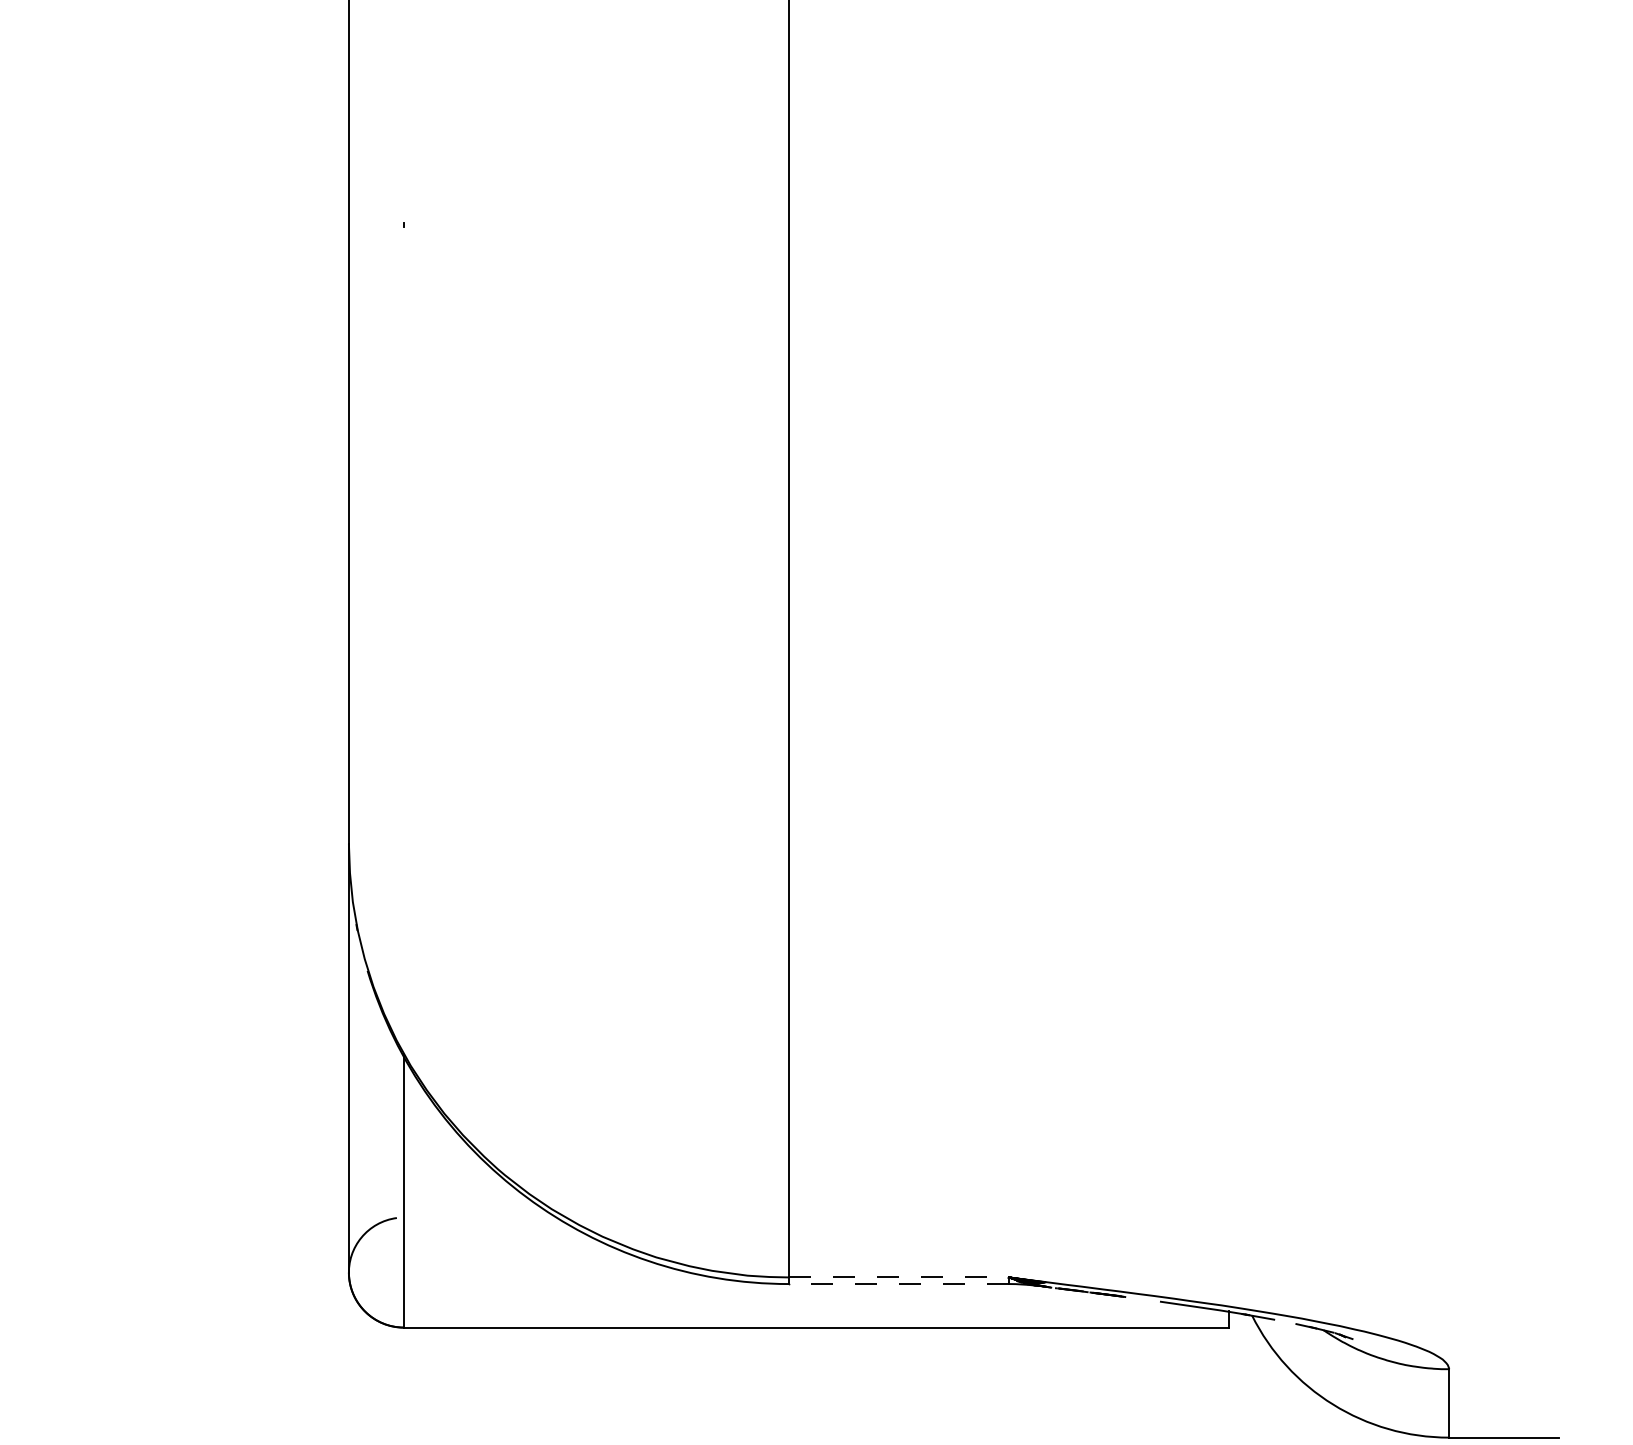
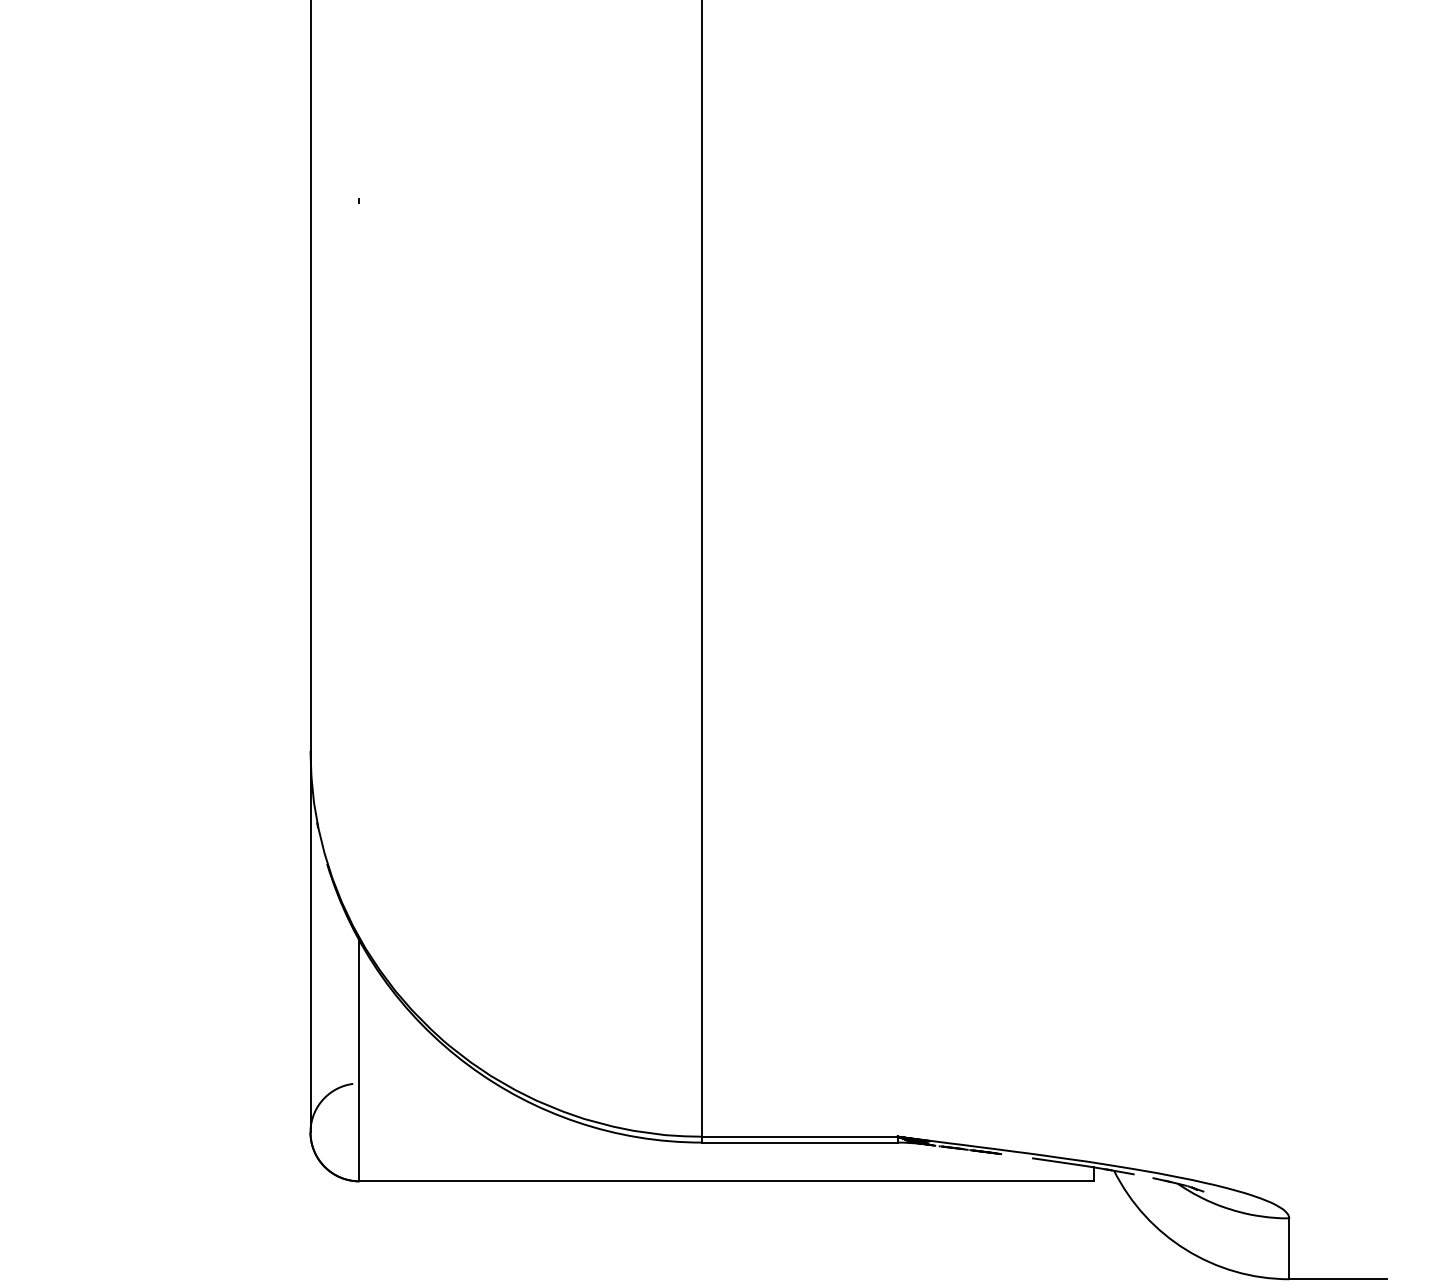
line: (898, 1277) -> (799, 1136), dashed -> solid
line: (898, 1283) -> (799, 1142), dashed -> solid

